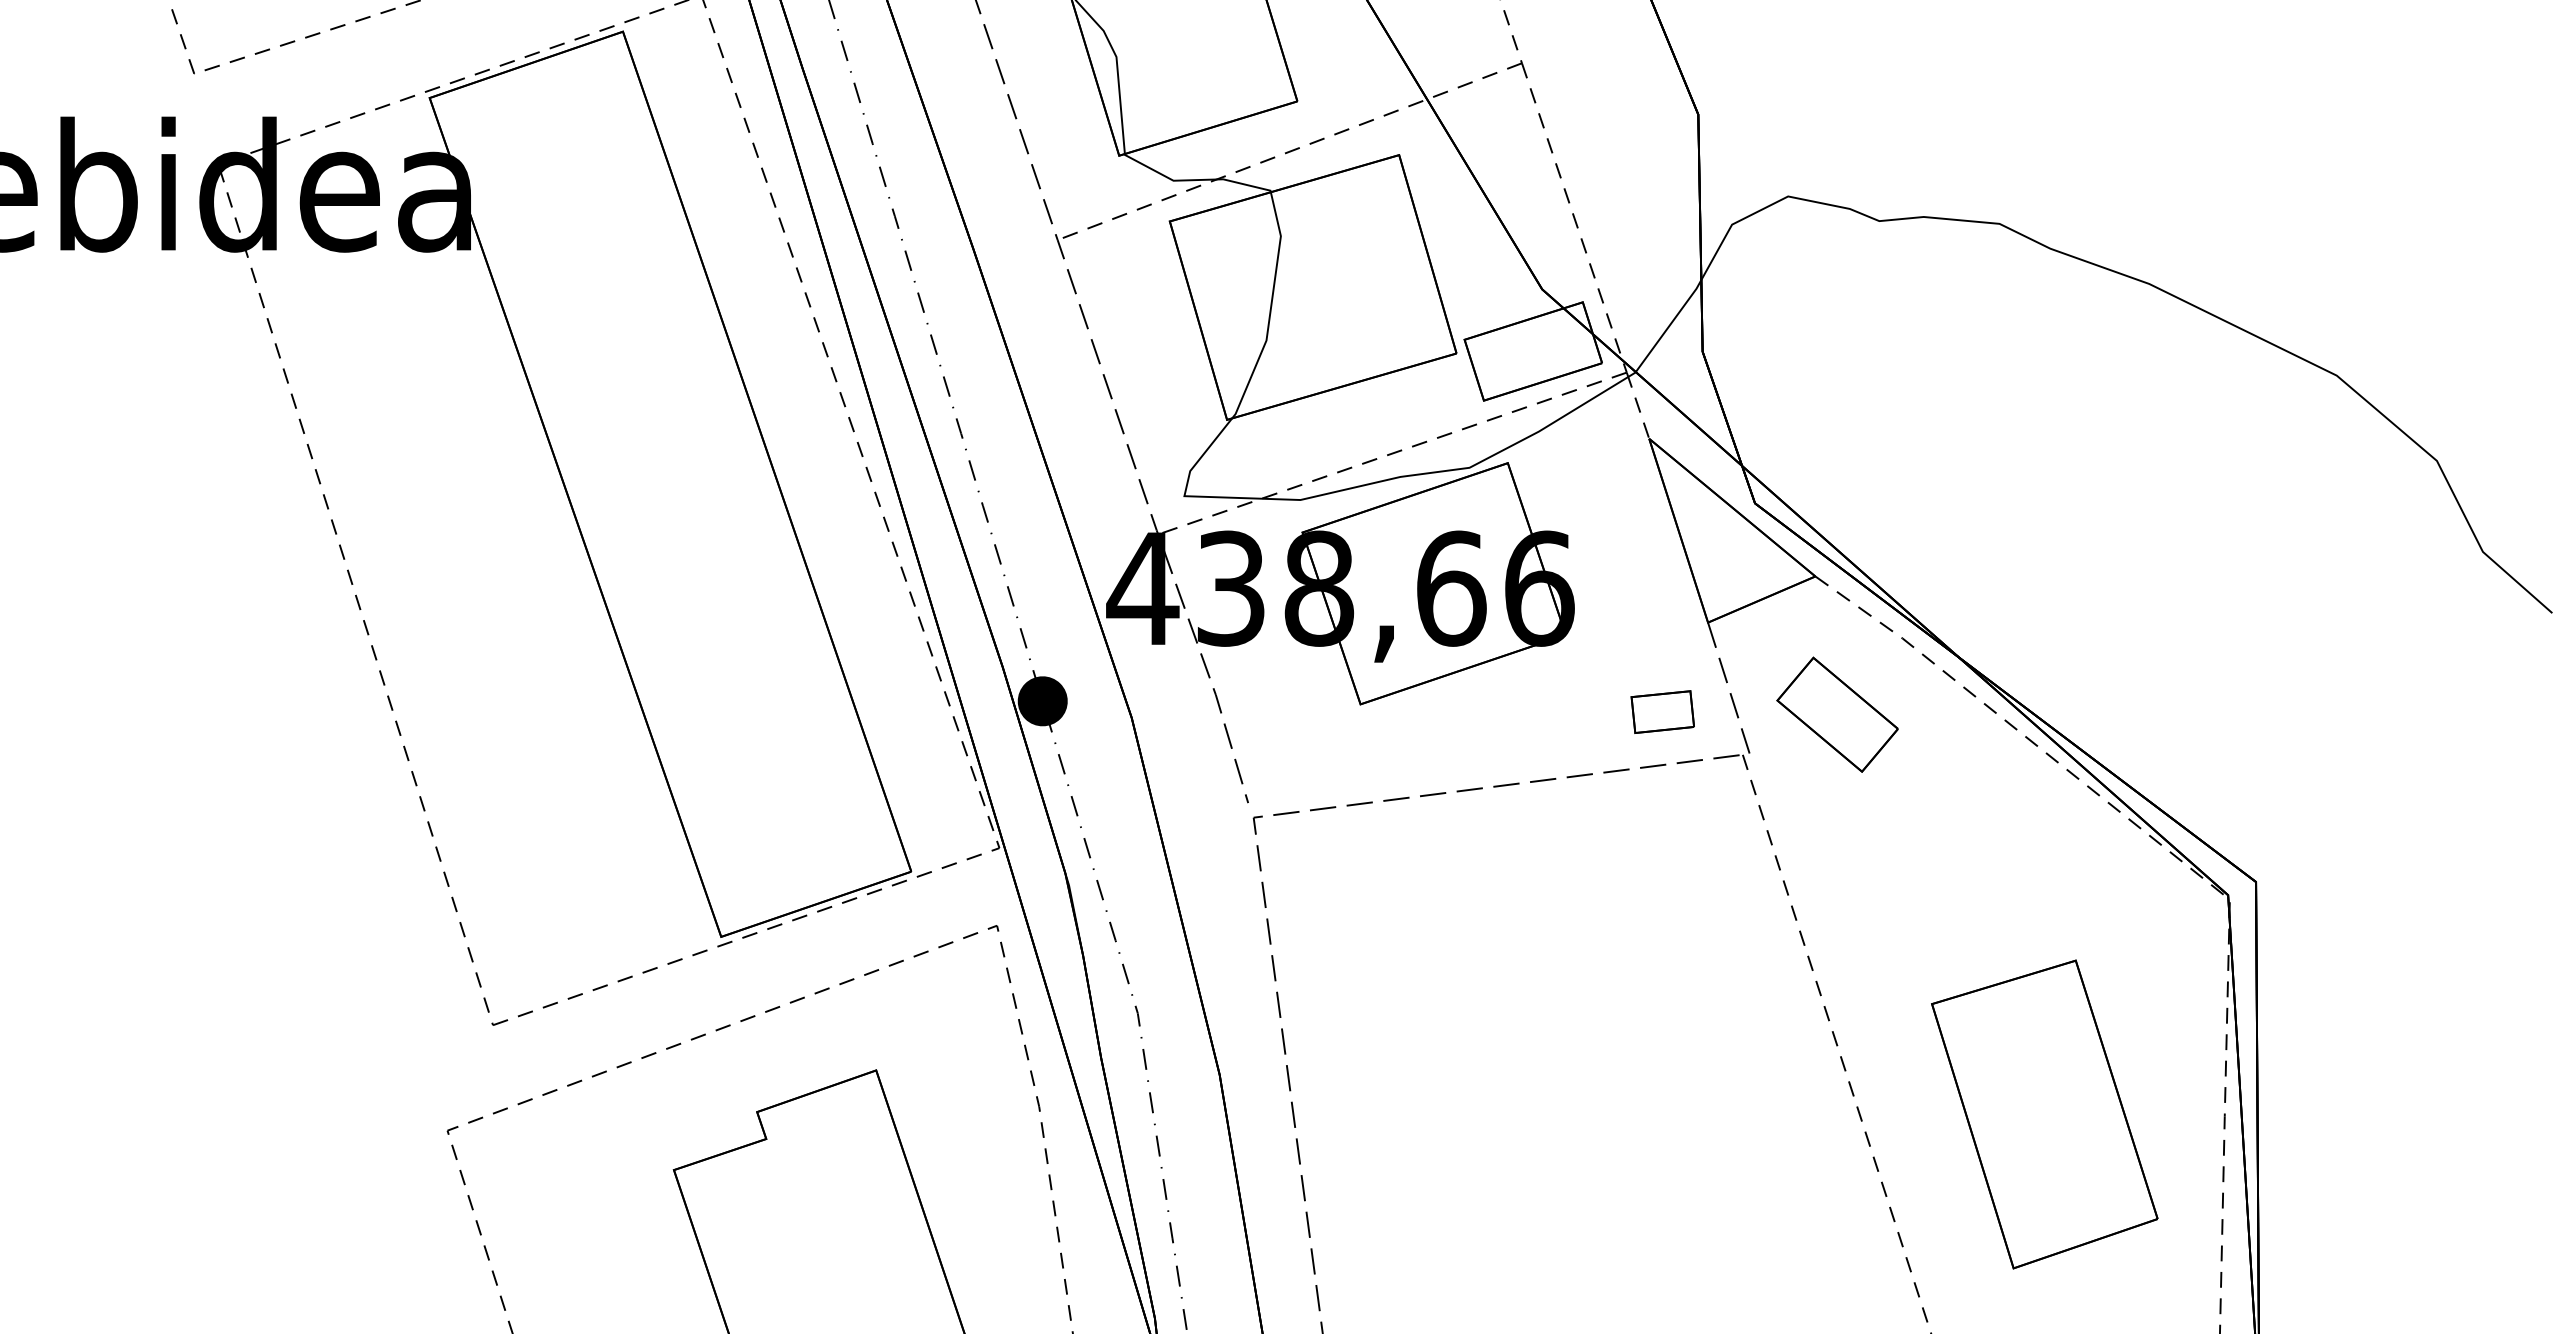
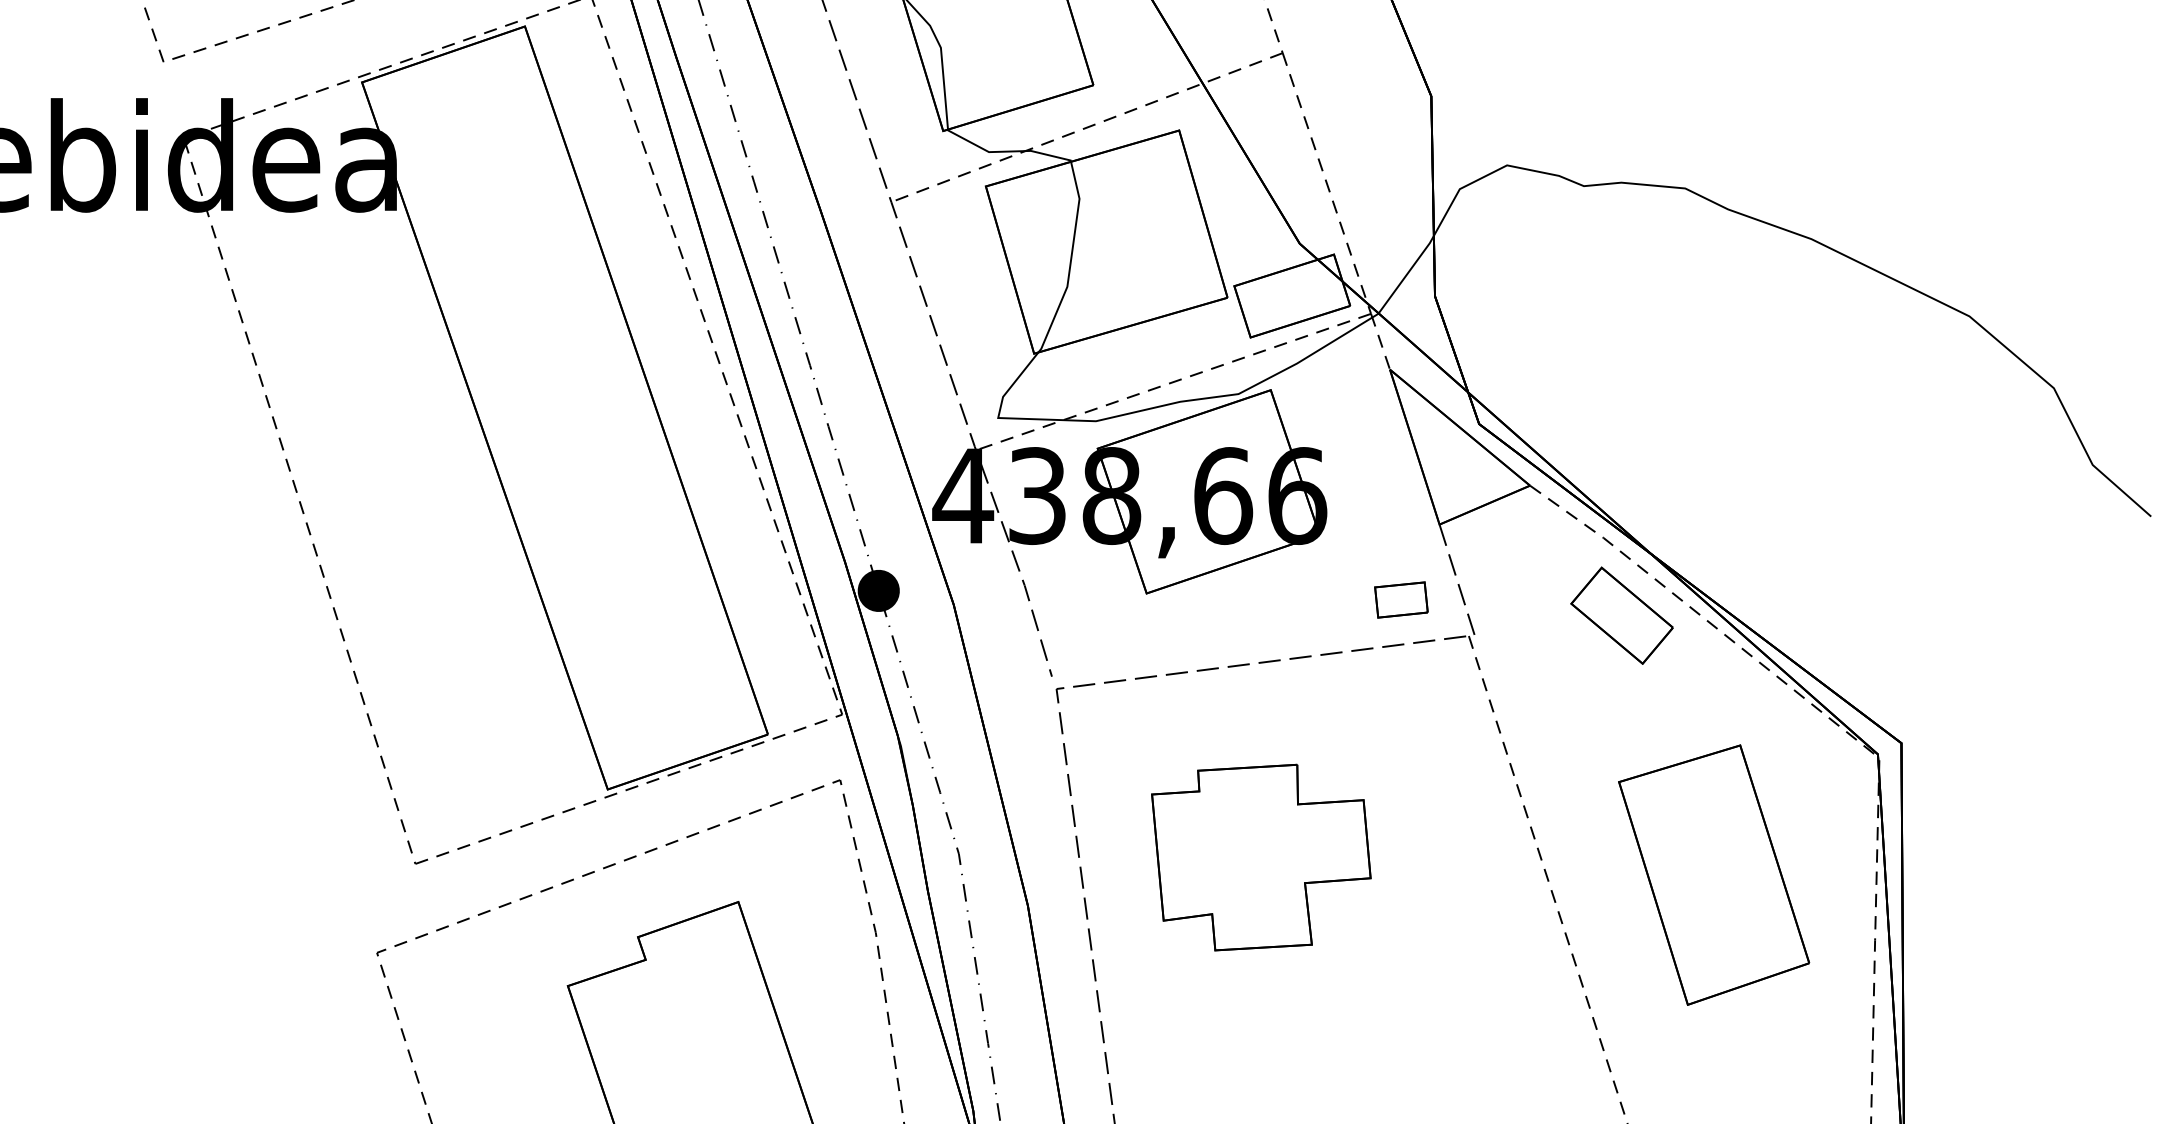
part: (1837, 714) -> (1622, 615), moved
part: (1496, 1017) -> (1261, 857), added
part: (2044, 1114) -> (1713, 875), moved

